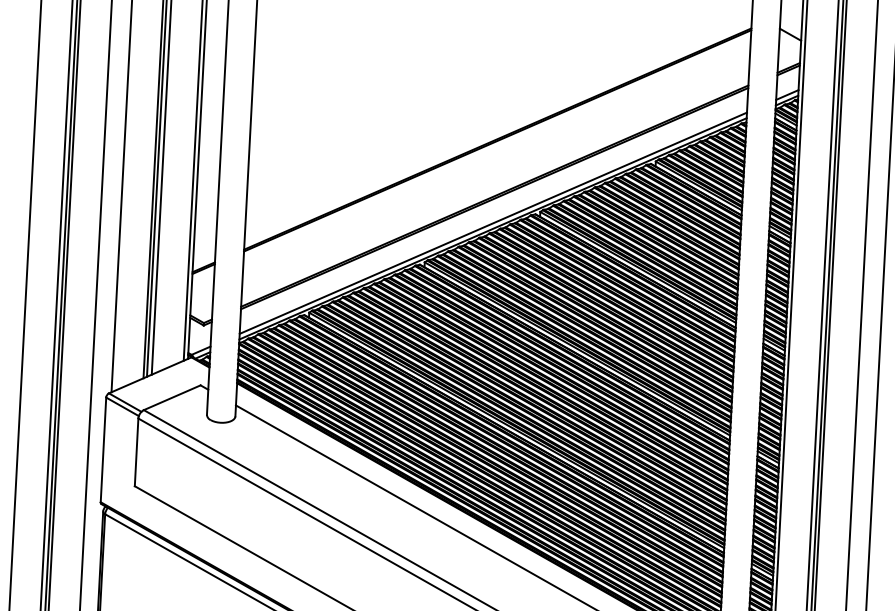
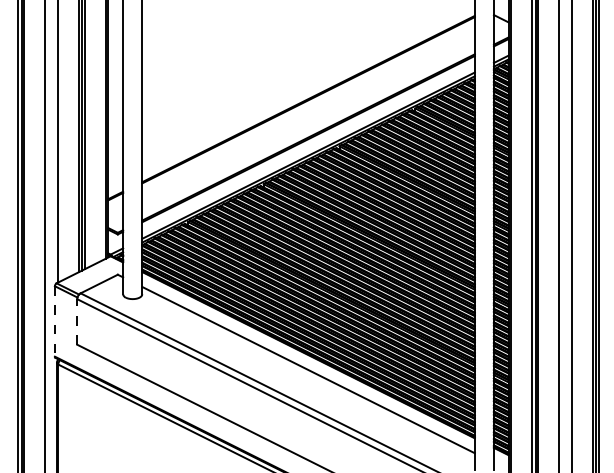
line: (102, 449) -> (54, 321), solid -> dashed
line: (137, 451) -> (77, 321), solid -> dashed

